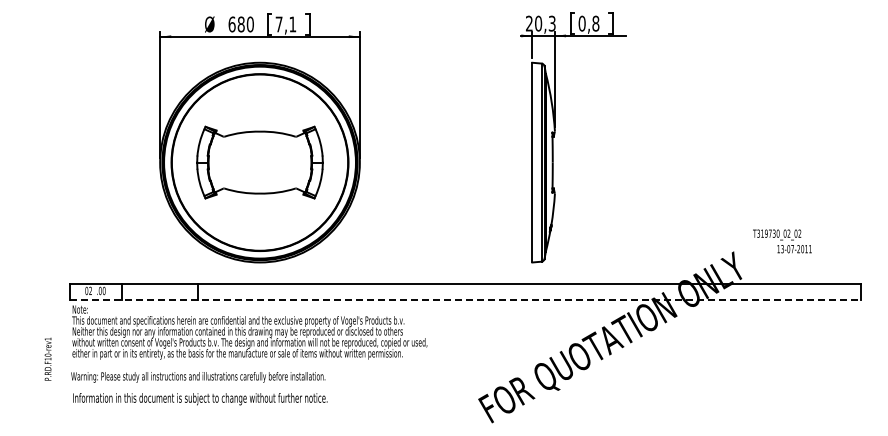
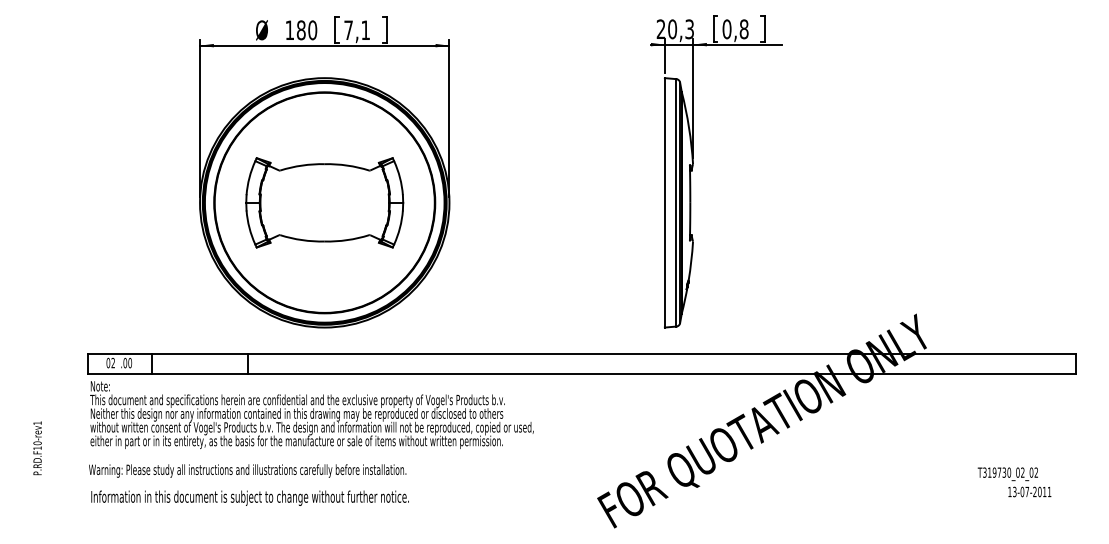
text: (231, 24) -> (289, 30), 680 -> 180
text: (782, 241) -> (1014, 482), moved
line: (466, 299) -> (582, 373), dashed -> solid
text: (47, 358) -> (36, 447), moved

